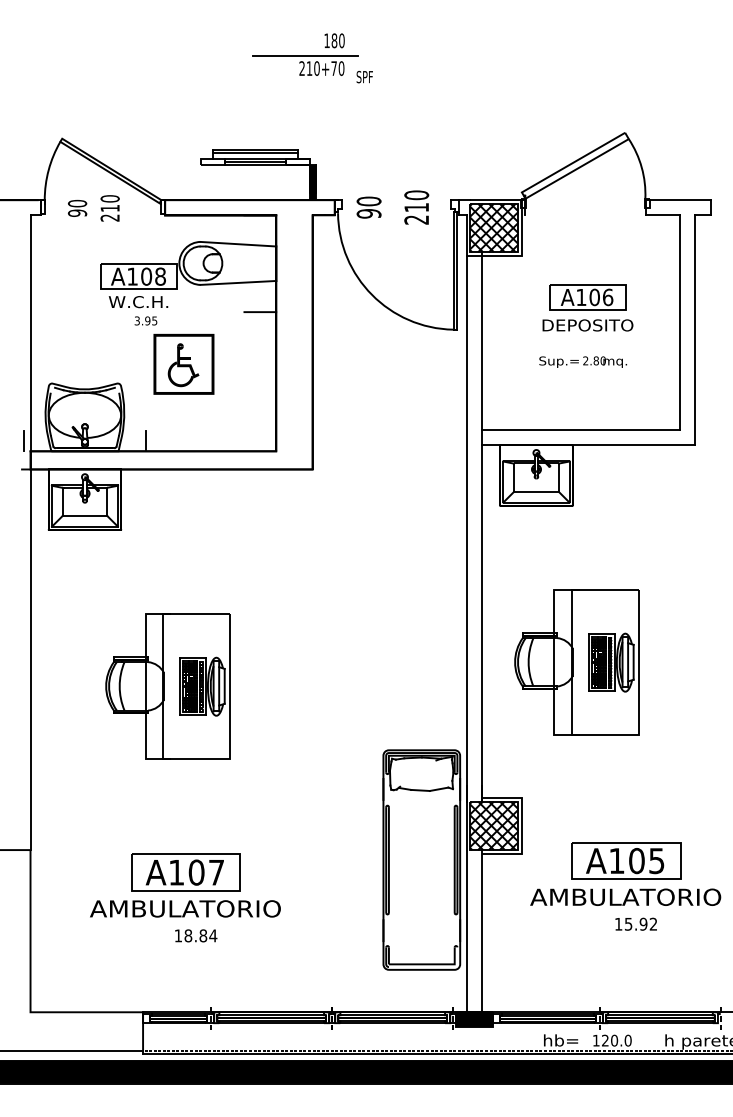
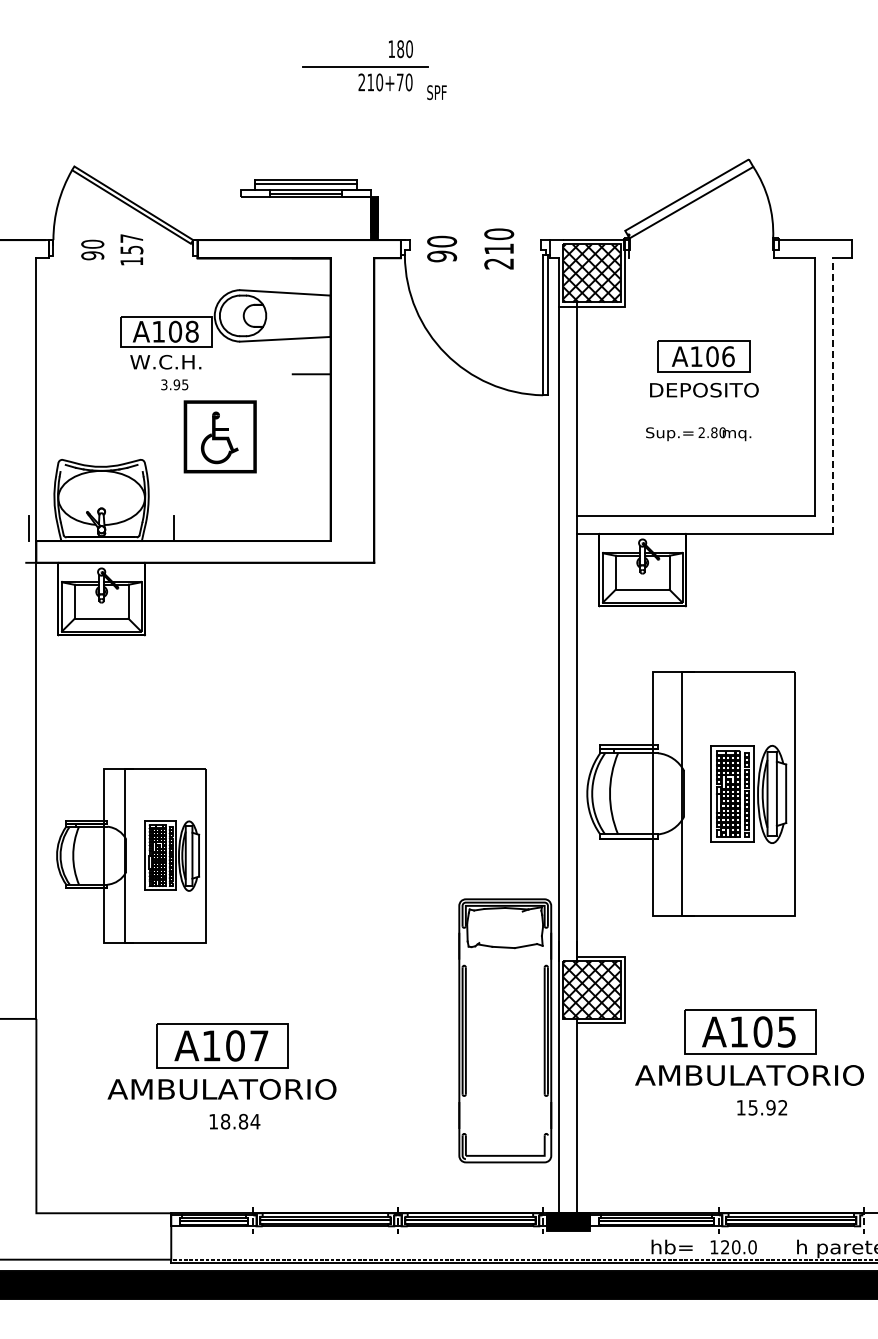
text: (109, 208) -> (131, 249), 210 -> 157
line: (694, 330) -> (832, 396), solid -> dashed
part: (577, 661) -> (691, 793), size x1.4
part: (168, 686) -> (131, 855), moved

